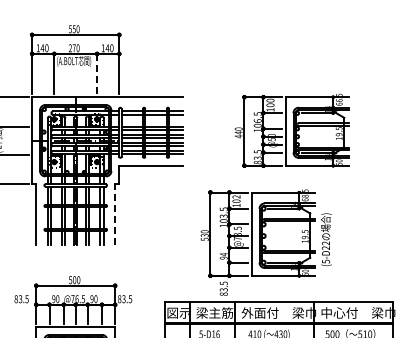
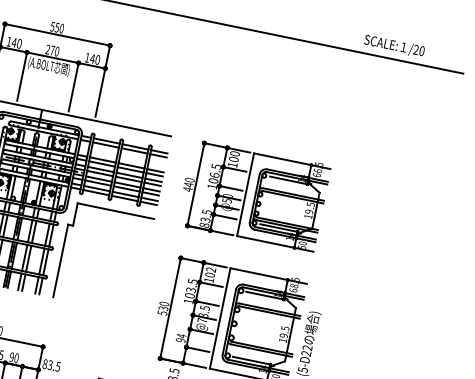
line: (97, 74) -> (74, 87), dashed -> solid
part: (291, 130) -> (252, 195), moved
line: (115, 213) -> (61, 259), dashed -> solid

